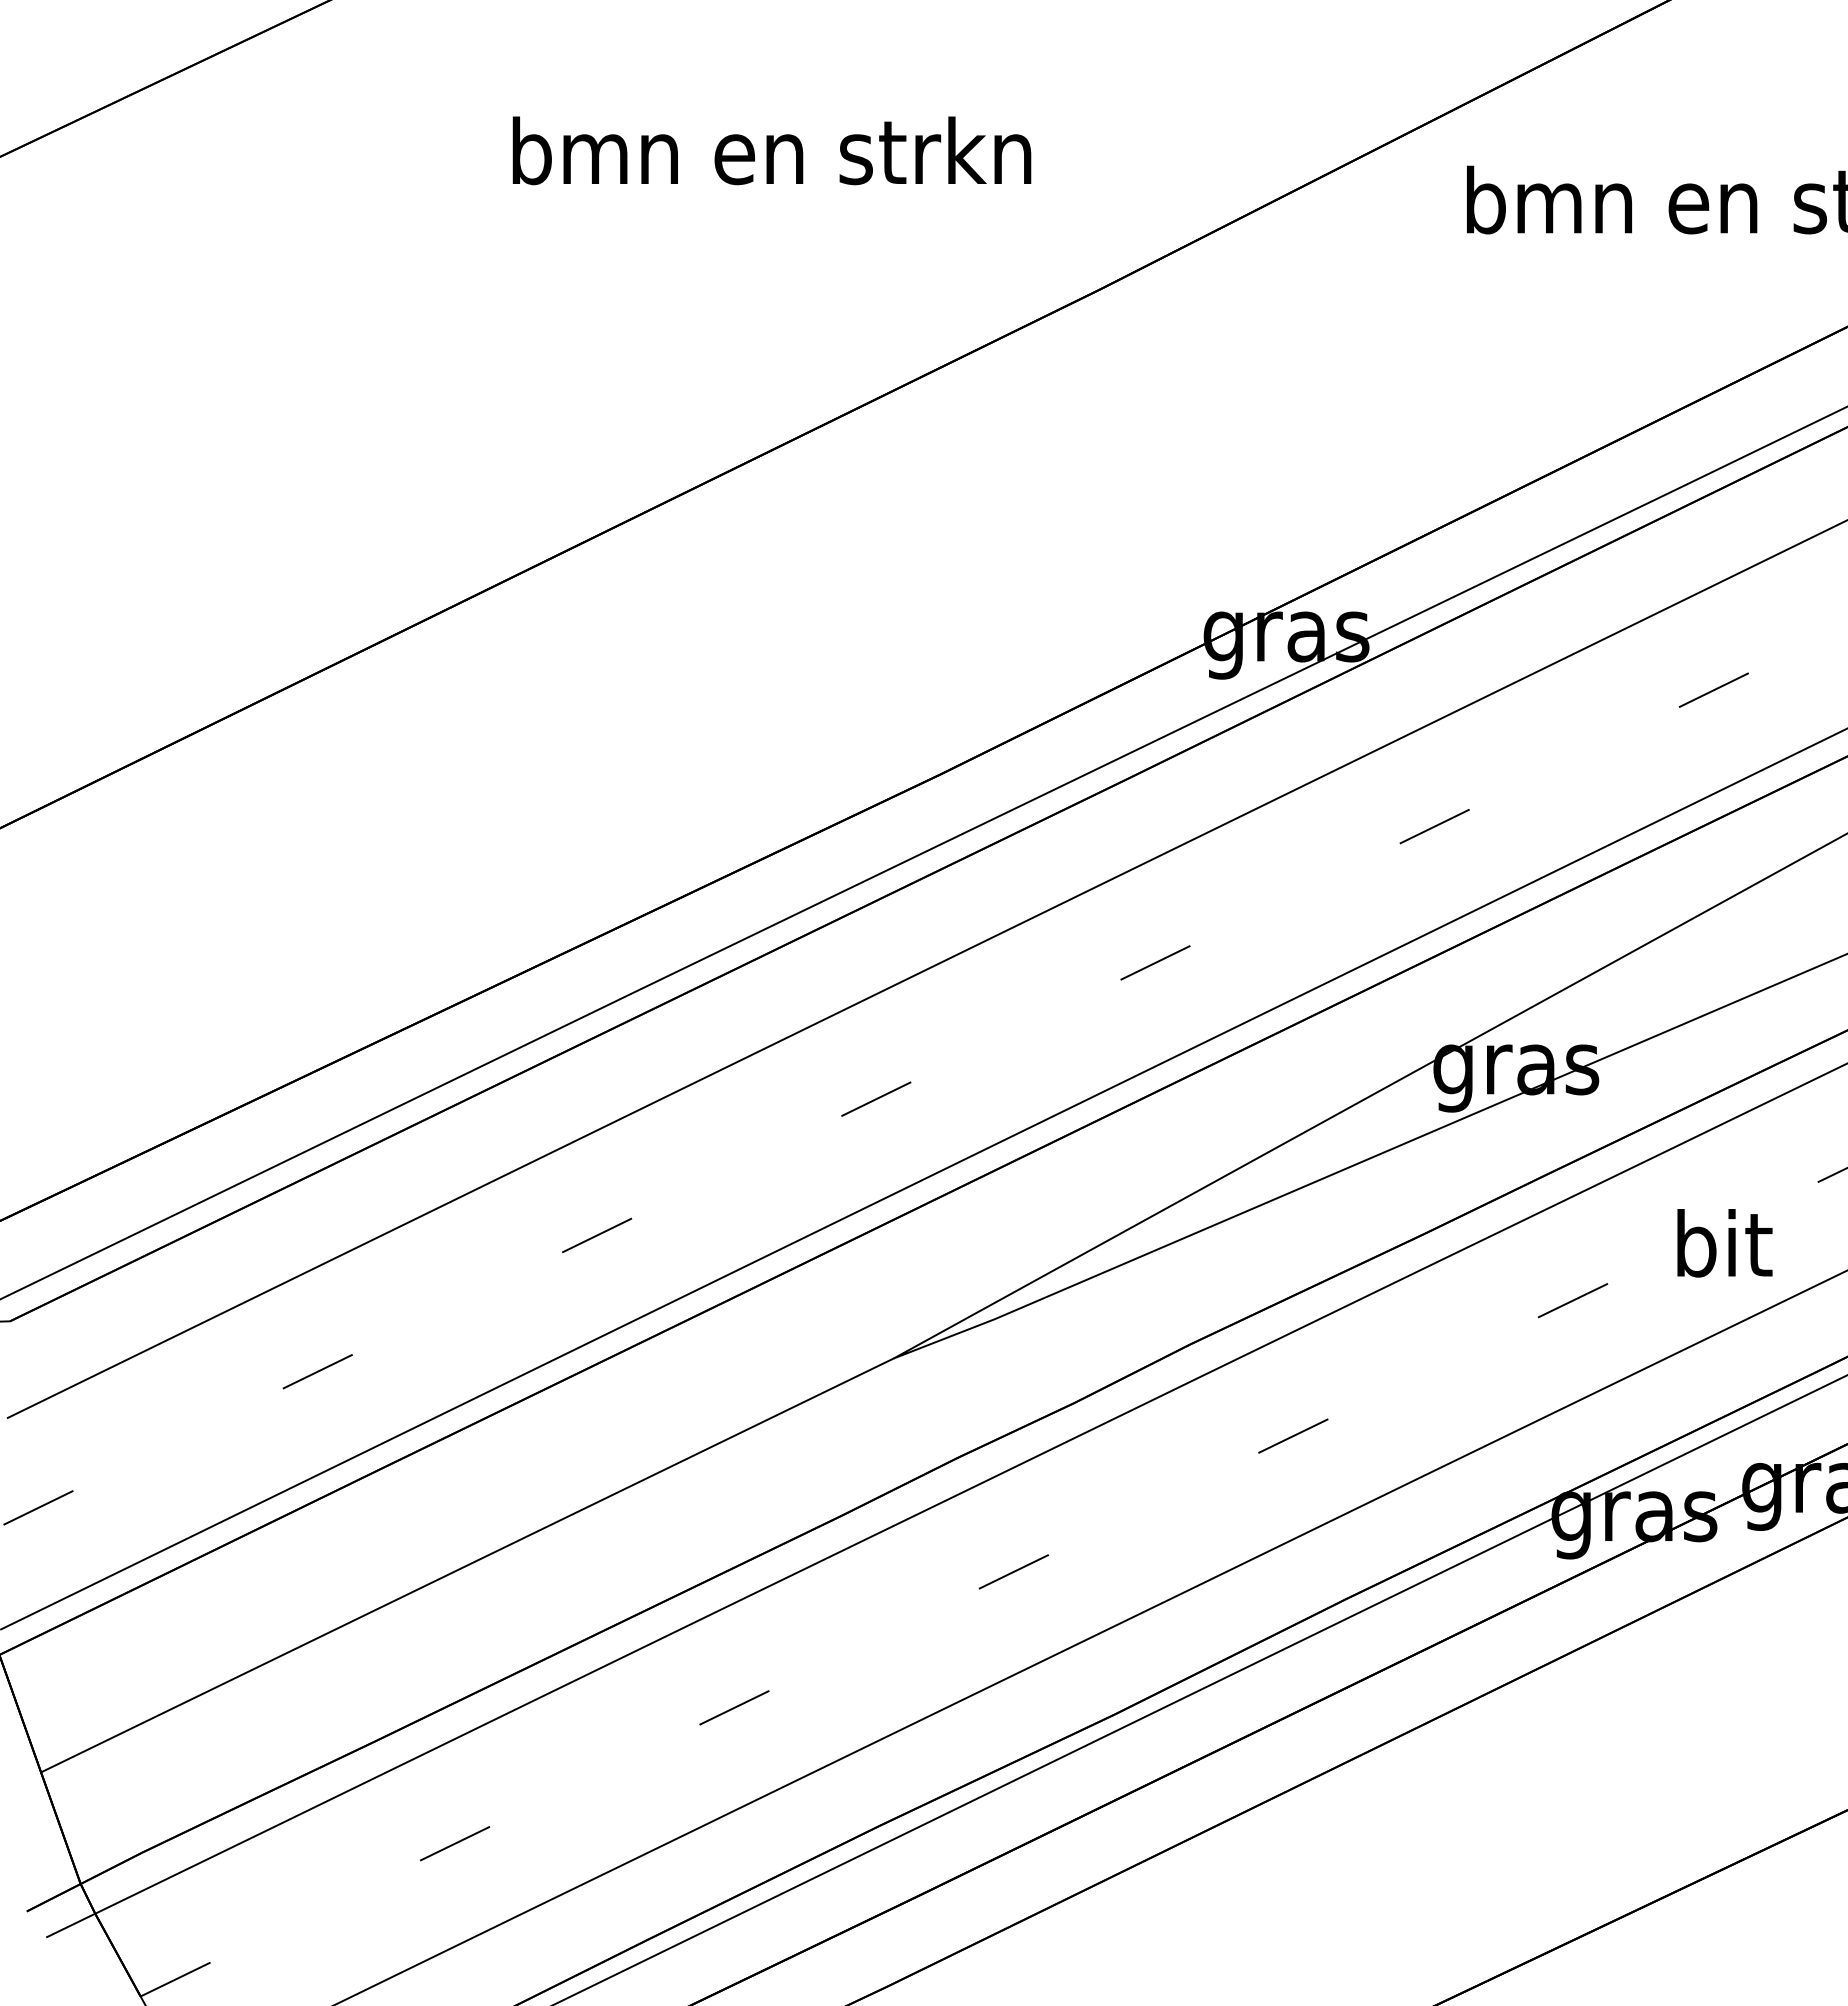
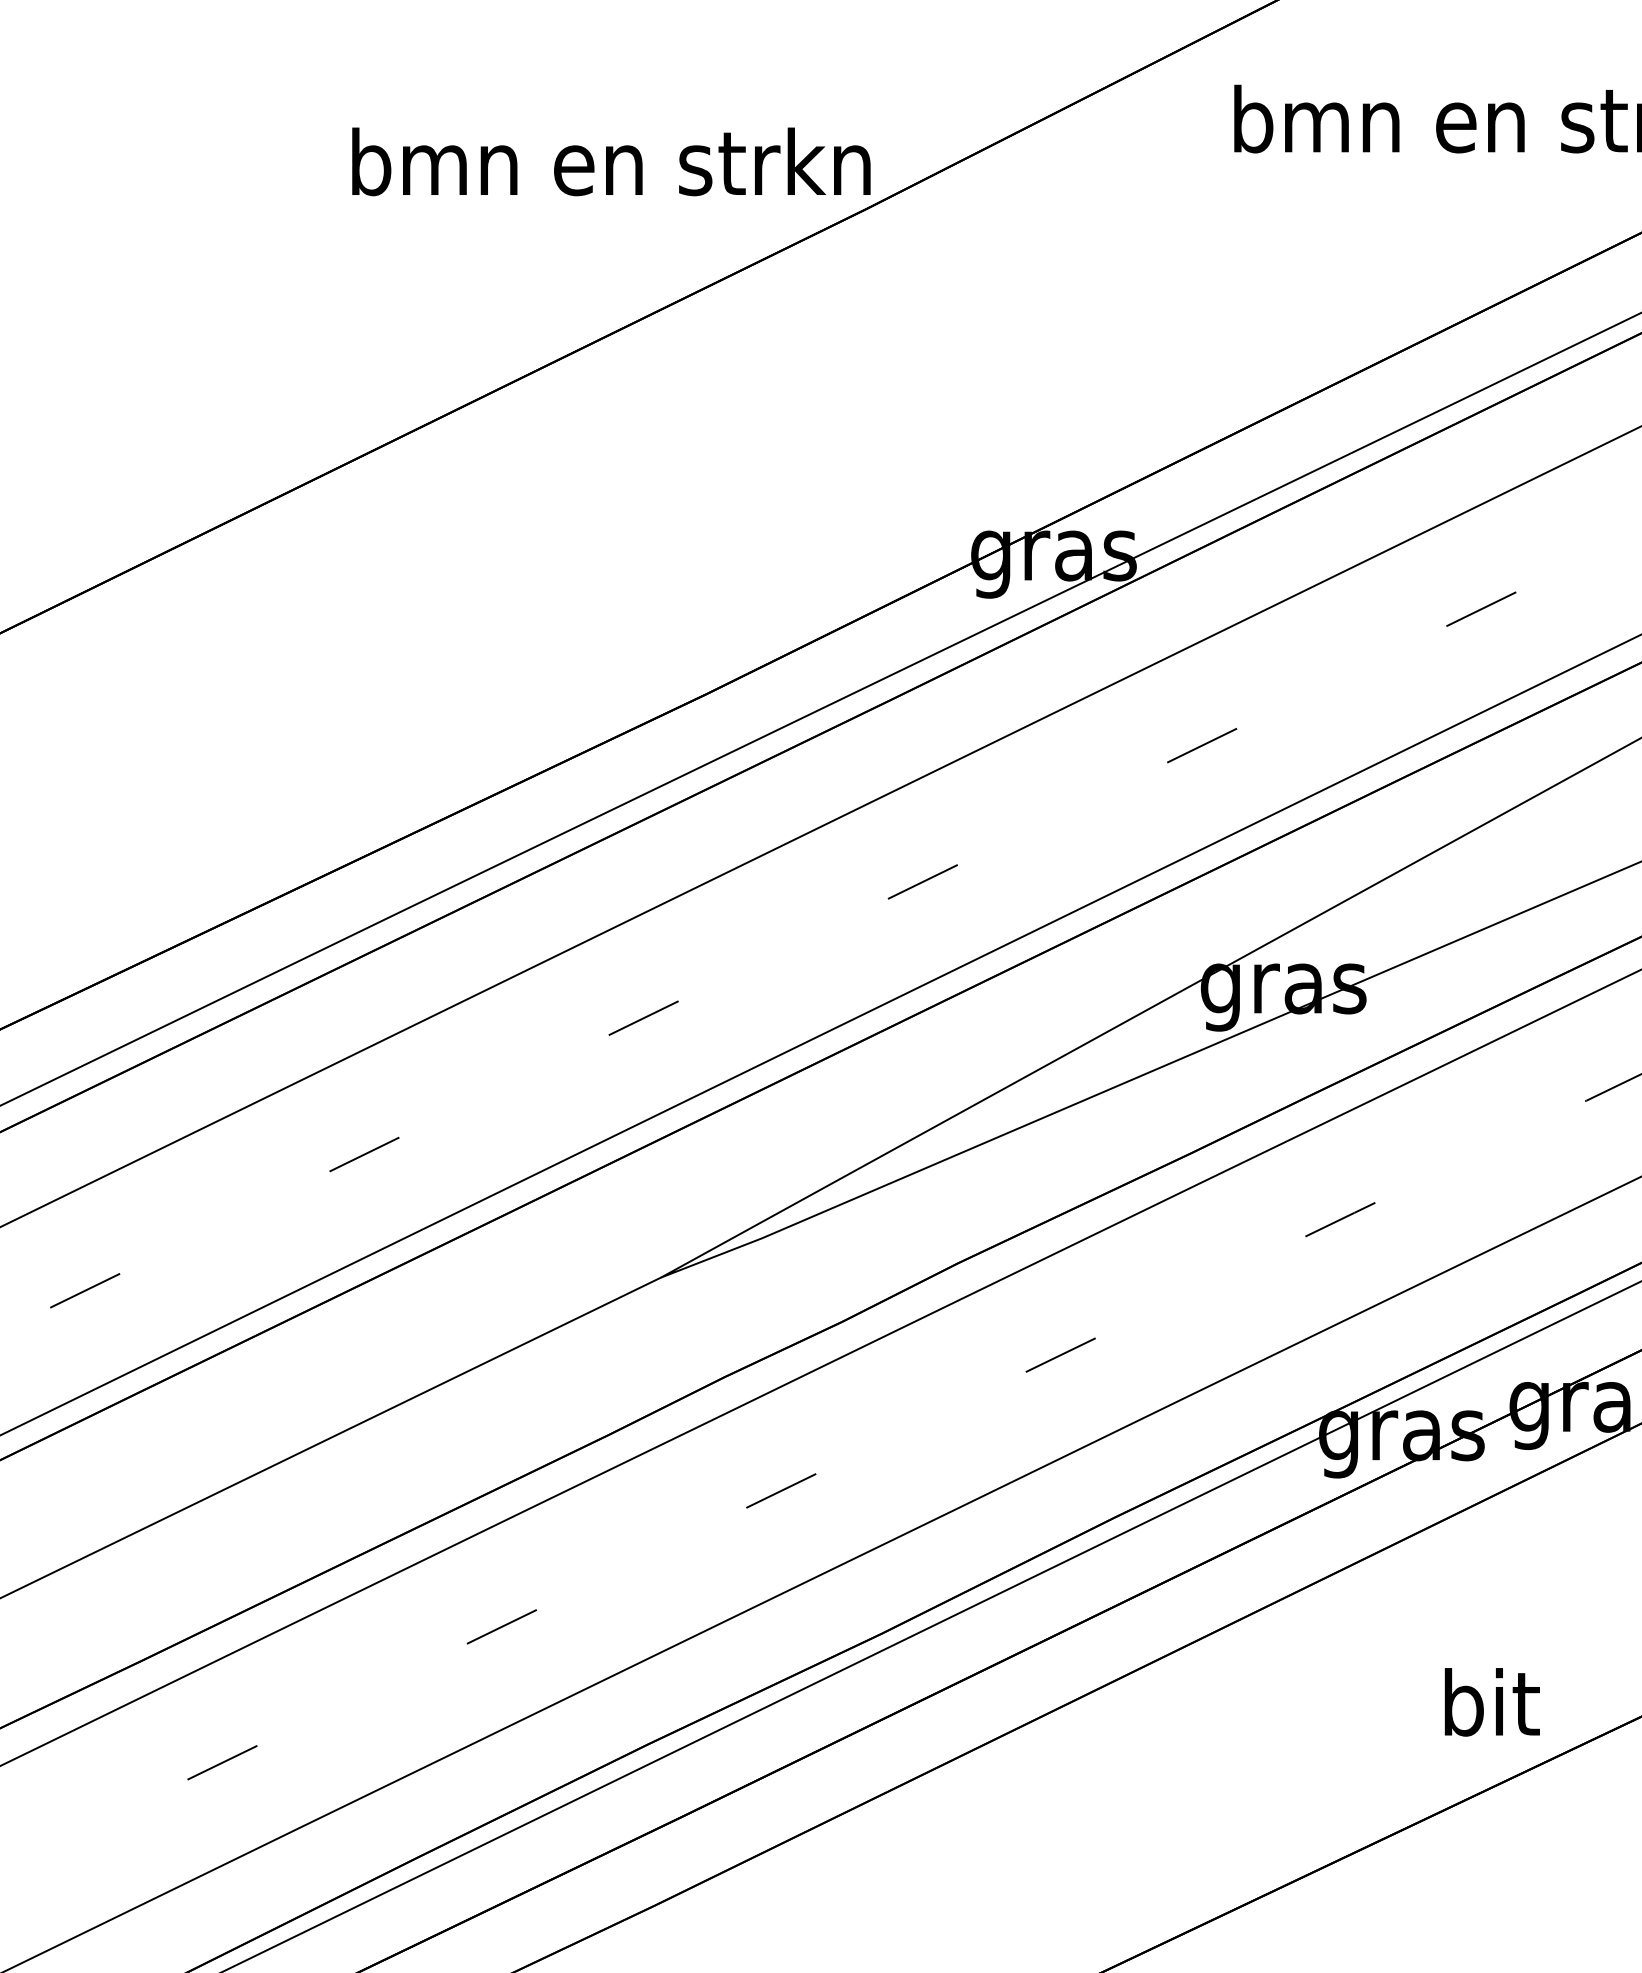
text: (771, 150) -> (610, 161), moved
text: (1724, 1243) -> (1491, 1702), moved

